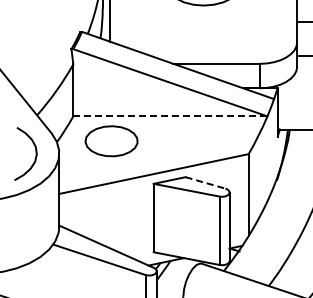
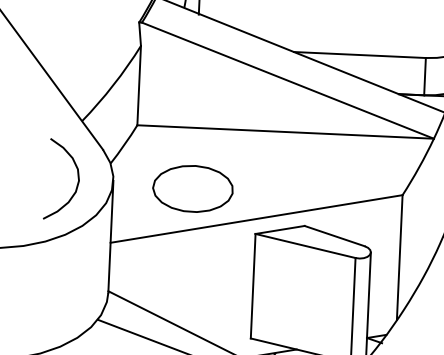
line: (169, 116) -> (284, 132), dashed -> solid
part: (111, 141) -> (192, 189), moved
line: (205, 182) -> (334, 235), dashed -> solid

